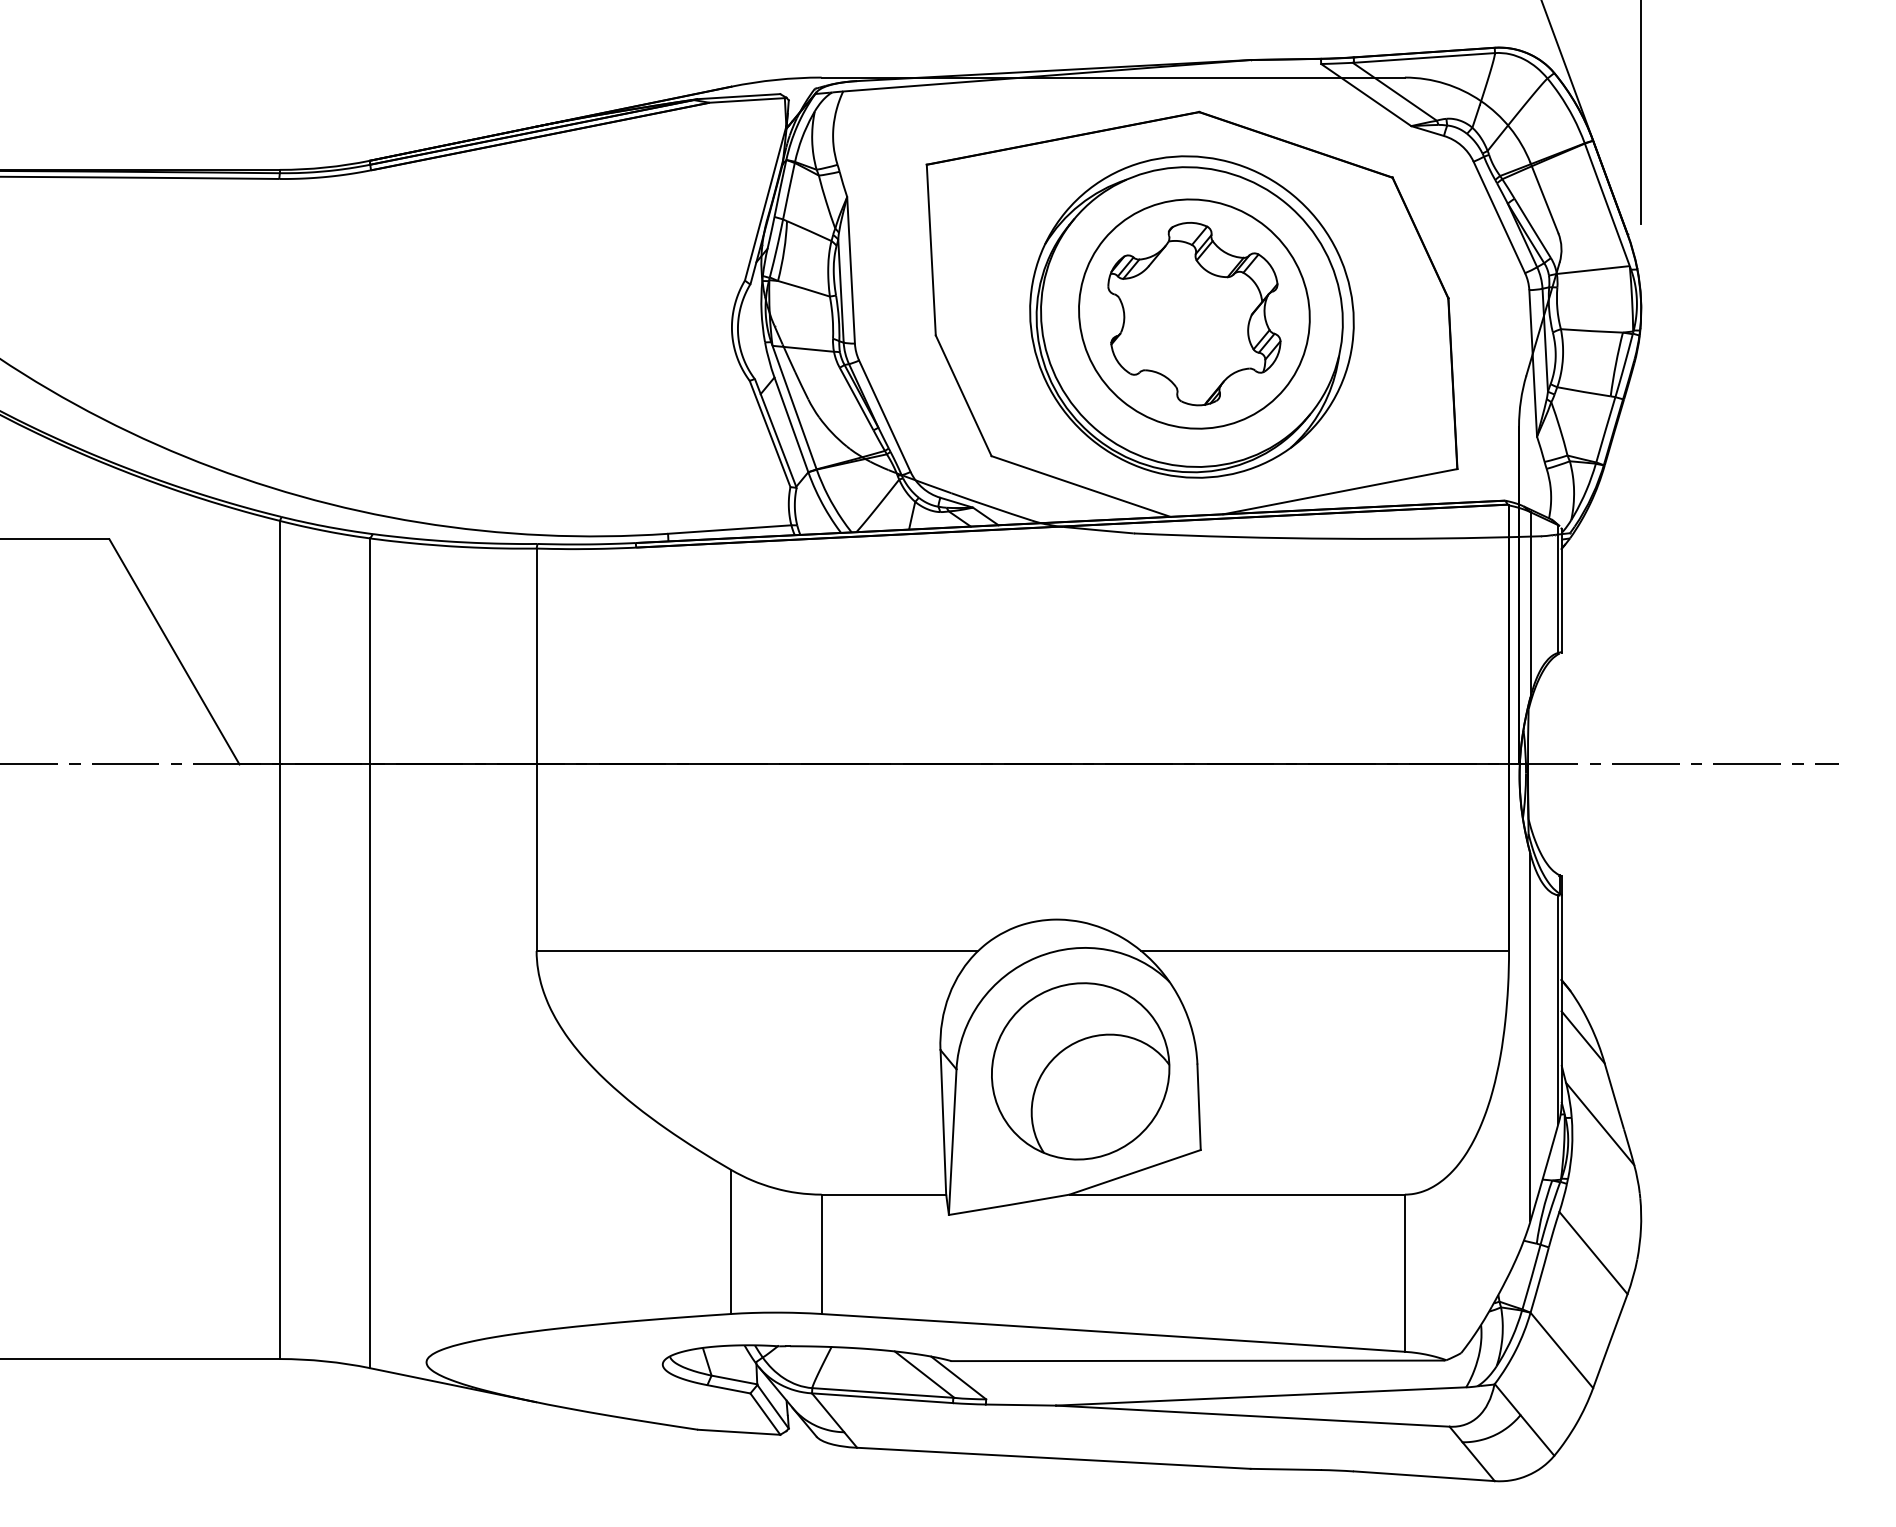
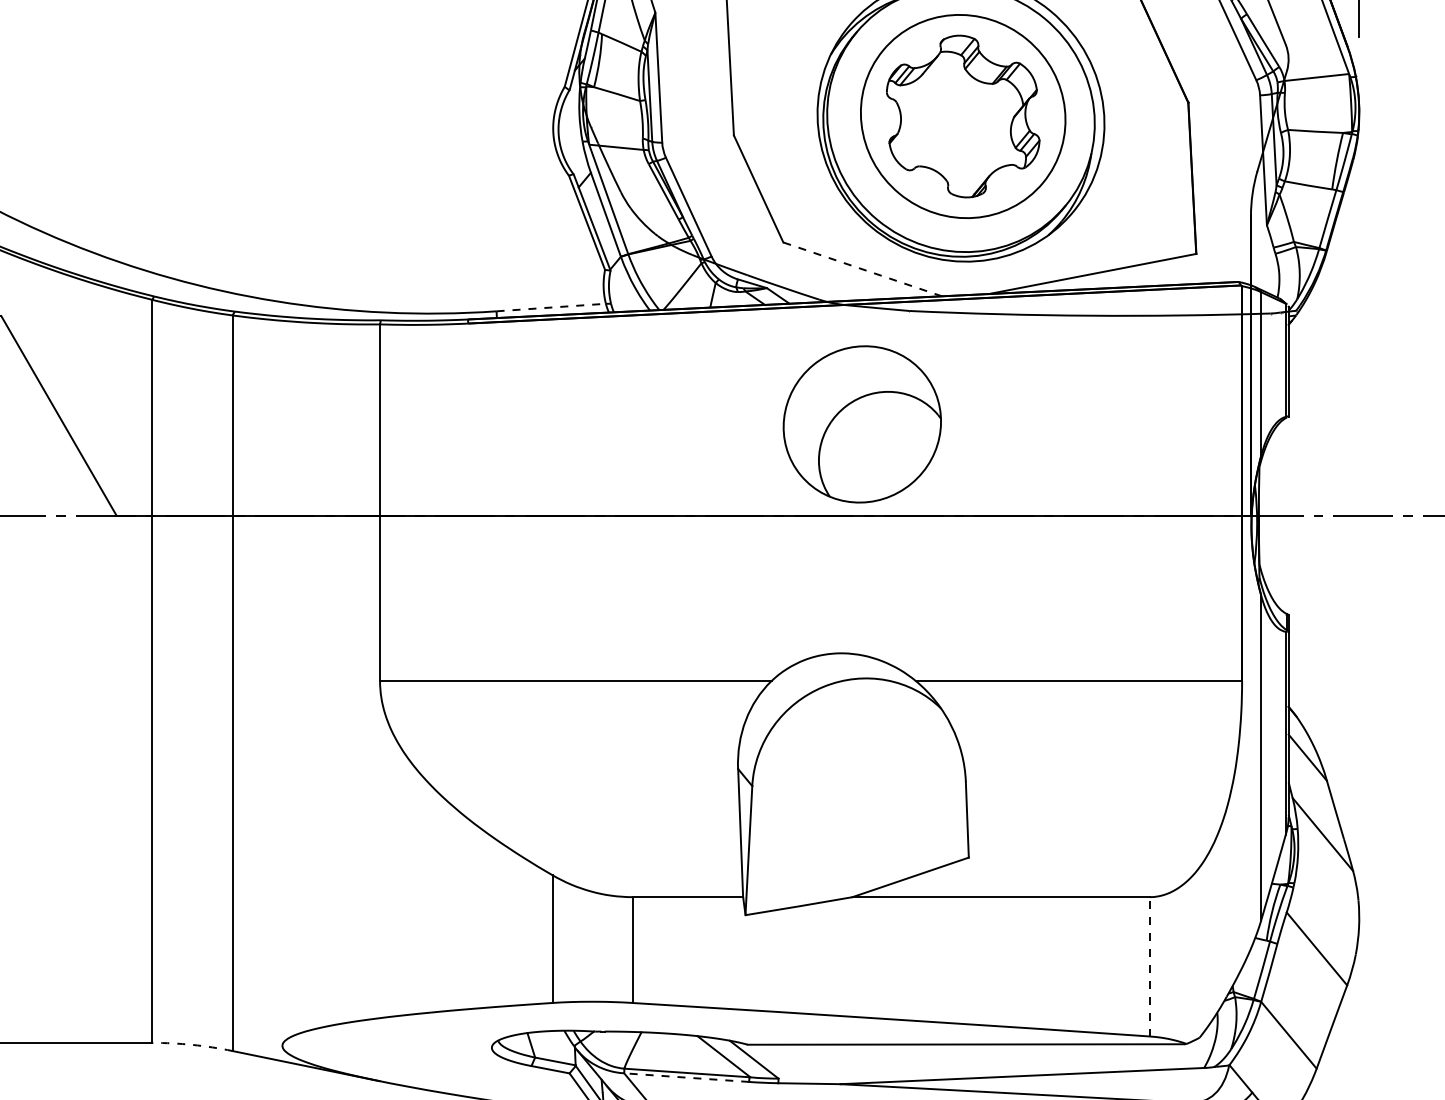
line: (1081, 486) -> (863, 269), solid -> dashed
line: (729, 529) -> (551, 307), solid -> dashed
part: (1080, 1071) -> (862, 424), moved
line: (1404, 1273) -> (1149, 967), solid -> dashed
arc: (325, 1361) -> (192, 1045), solid -> dashed
line: (882, 1398) -> (686, 1077), solid -> dashed

